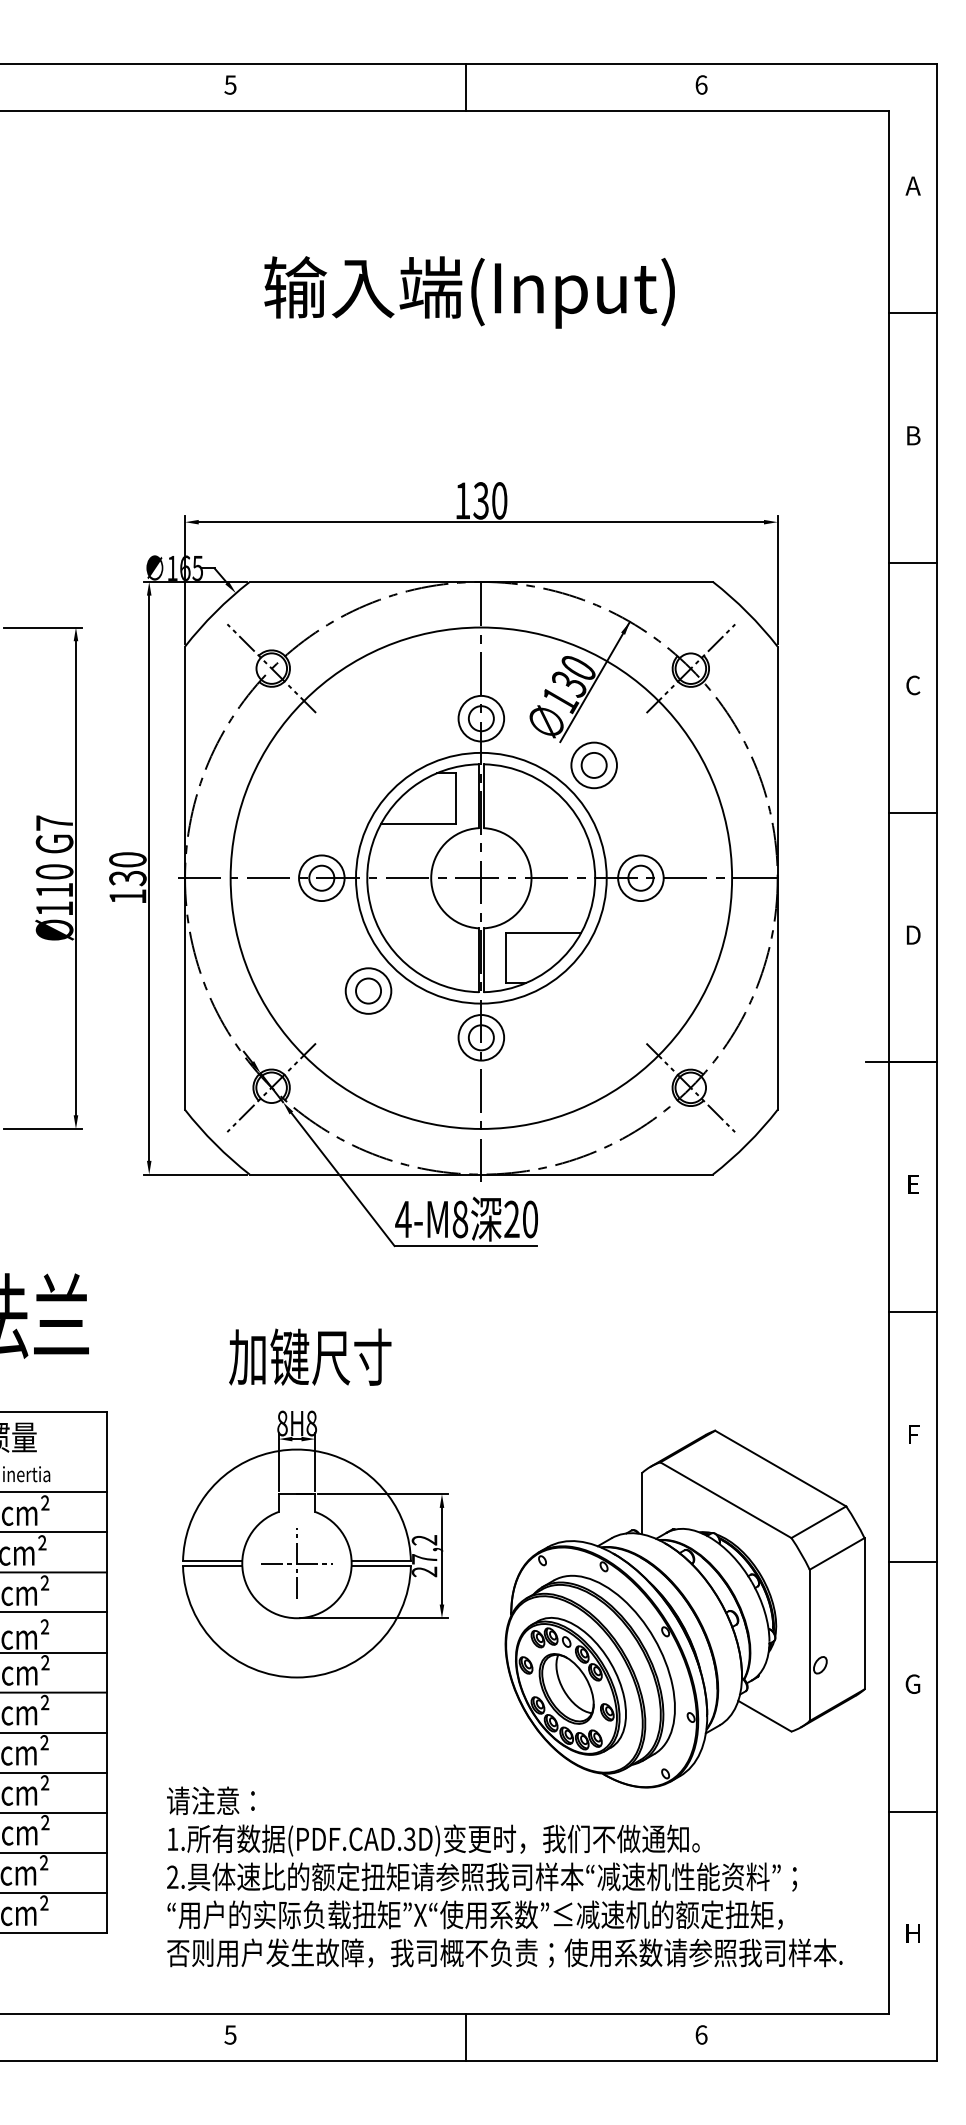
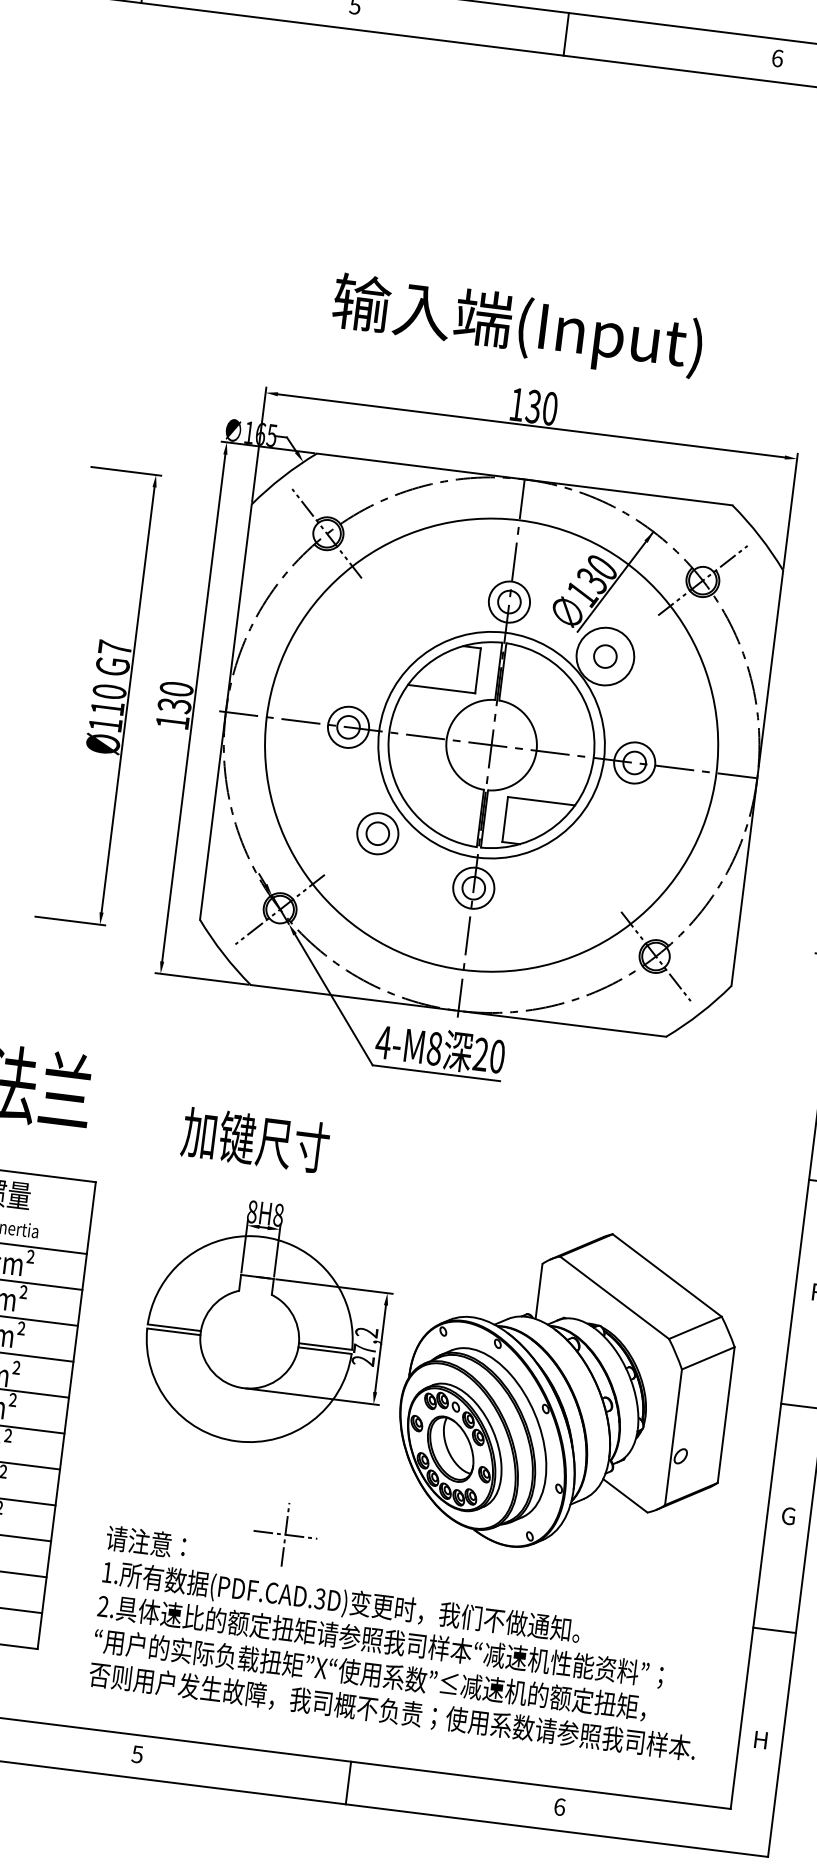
text: (469, 292) -> (517, 326), moved
circle: (593, 765) -> (604, 656), size x1.4
text: (310, 1356) -> (255, 1139), moved
part: (296, 1563) -> (285, 1534), moved
part: (684, 1608) -> (565, 1390), moved

